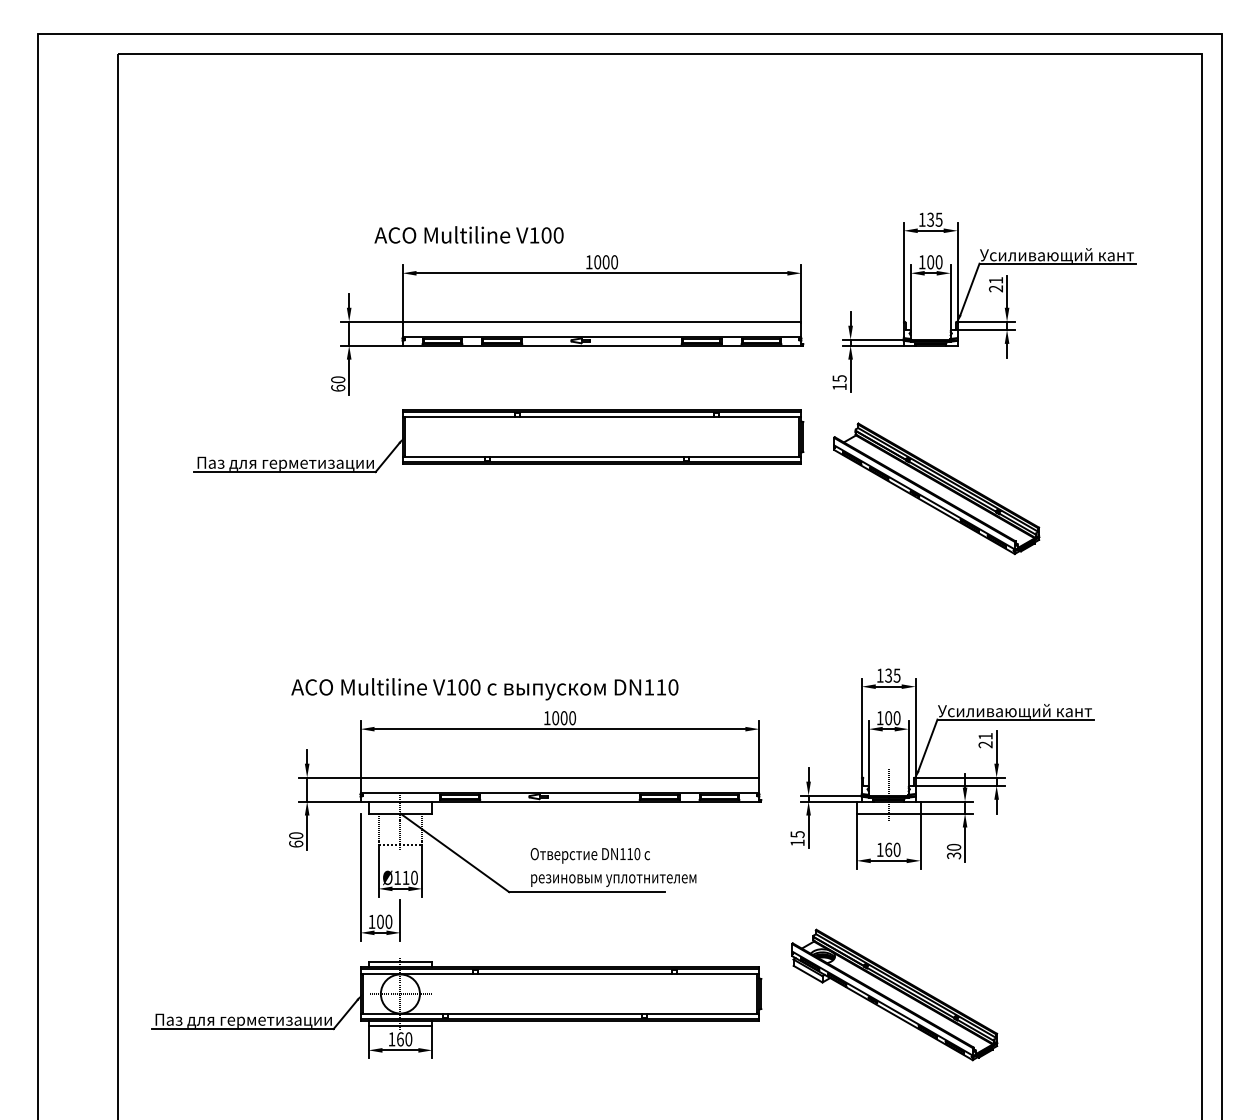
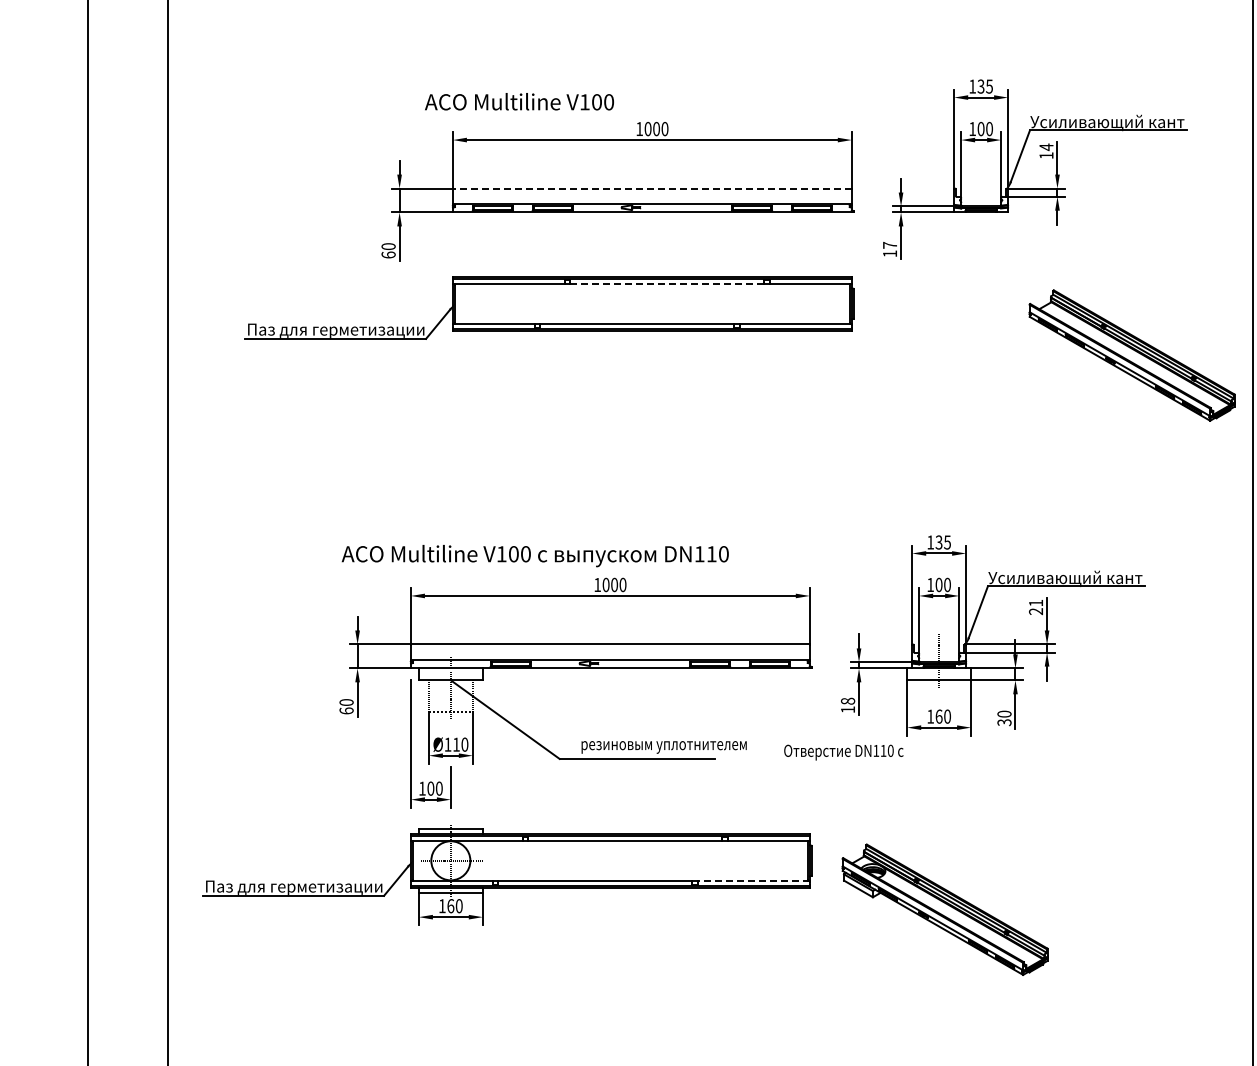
text: (995, 284) -> (1045, 151), 21 -> 14
line: (601, 321) -> (651, 188), solid -> dashed
text: (839, 378) -> (889, 245), 15 -> 17
line: (617, 417) -> (667, 284), solid -> dashed
part: (936, 488) -> (1131, 355), moved
text: (797, 834) -> (847, 701), 15 -> 18
text: (589, 855) -> (842, 752), moved
part: (894, 994) -> (944, 909), moved
line: (703, 1013) -> (753, 880), solid -> dashed

